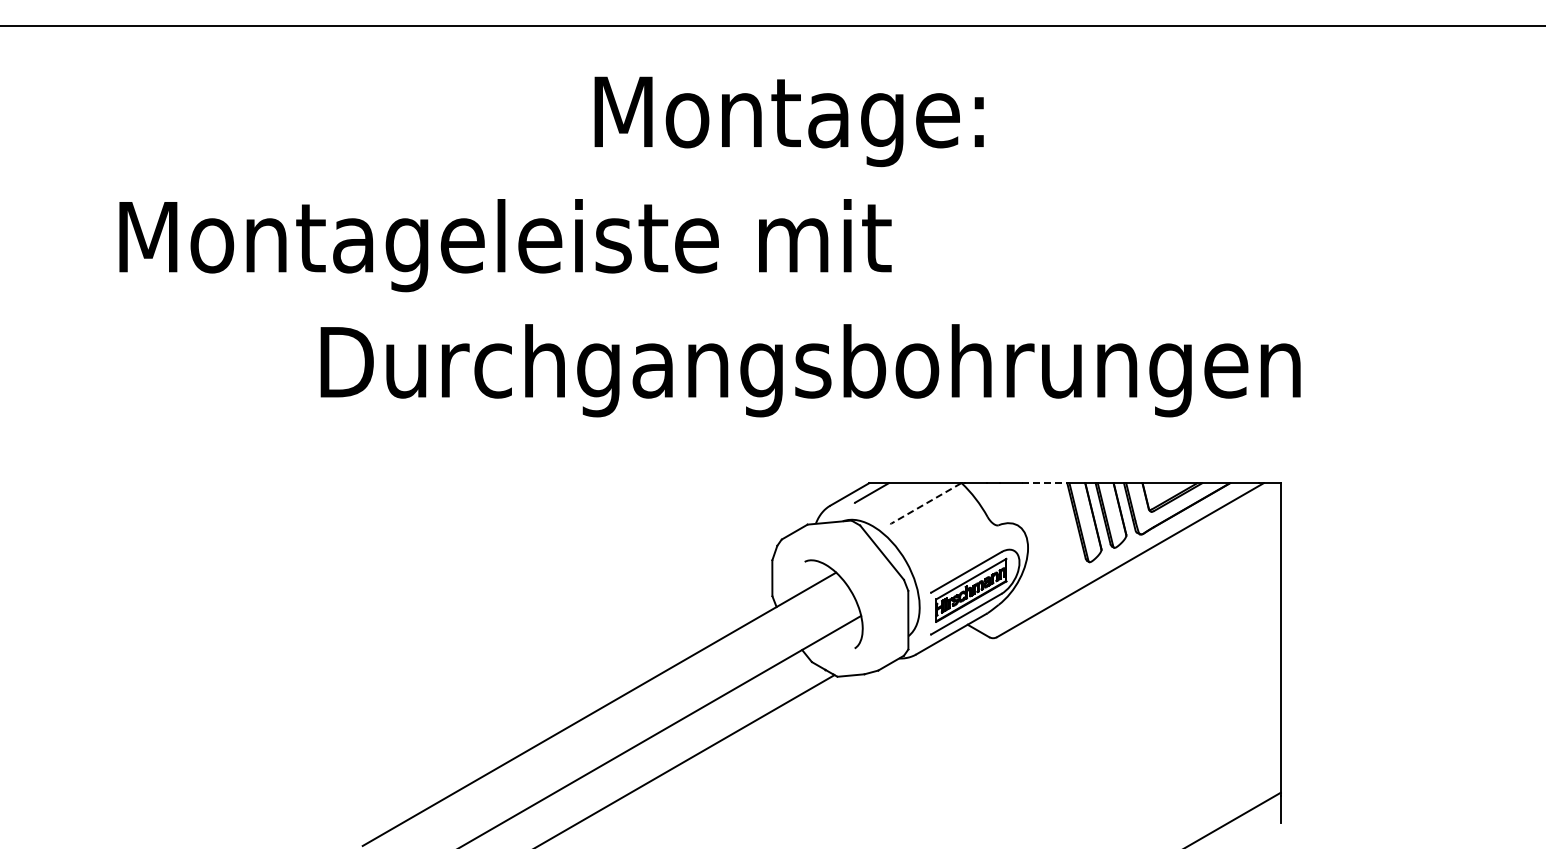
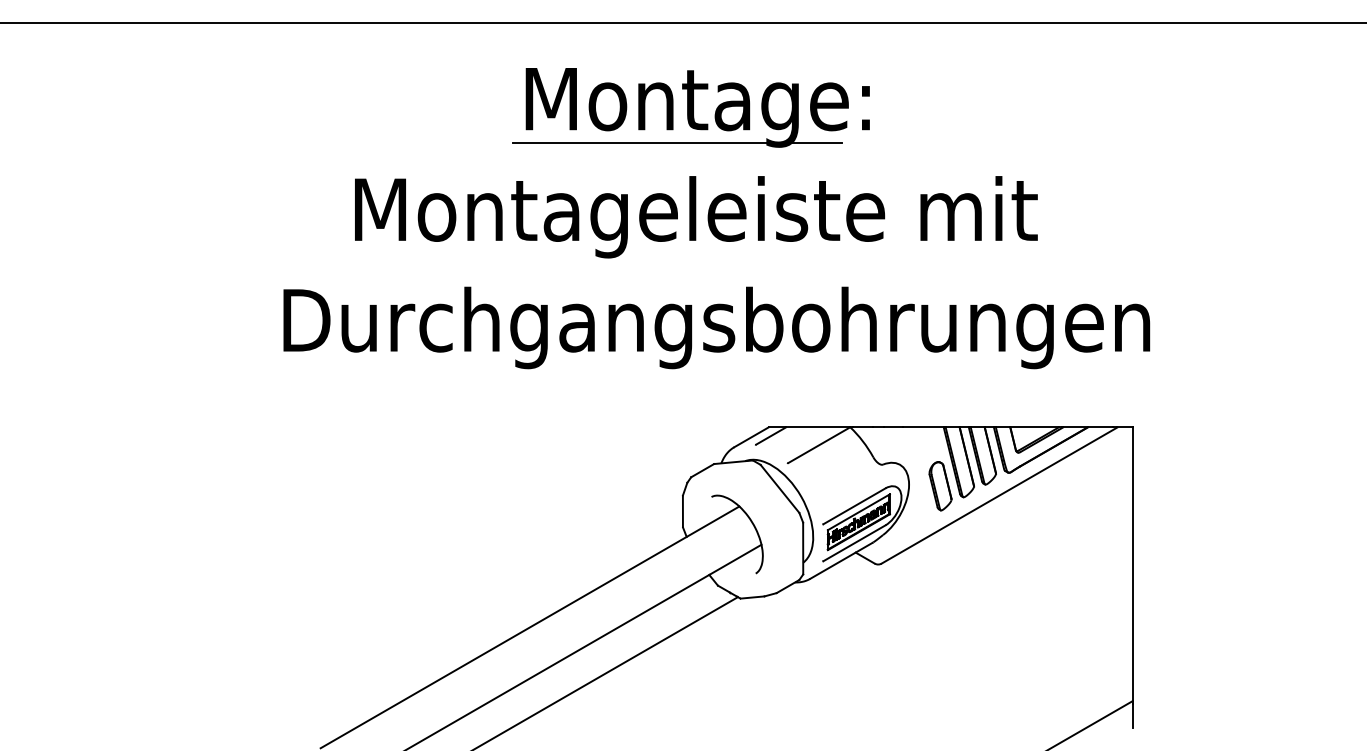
line: (766, 161) -> (677, 142), added
text: (505, 245) -> (696, 217), moved
line: (1044, 483) -> (923, 427), dashed -> solid
line: (925, 503) -> (818, 445), dashed -> solid
part: (1063, 549) -> (940, 486), added

